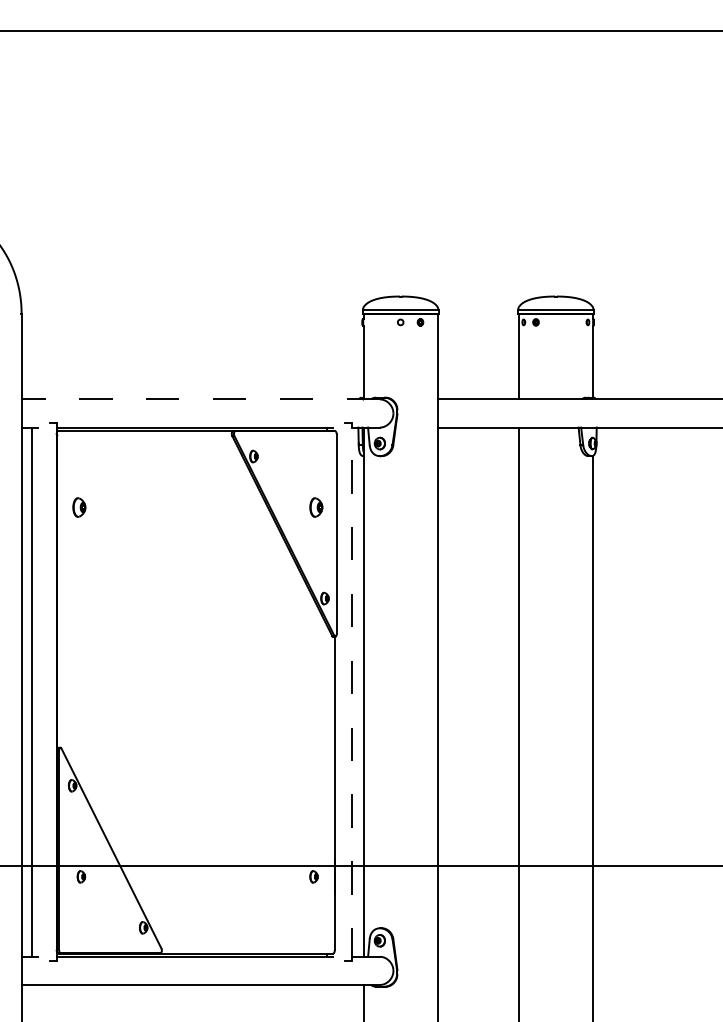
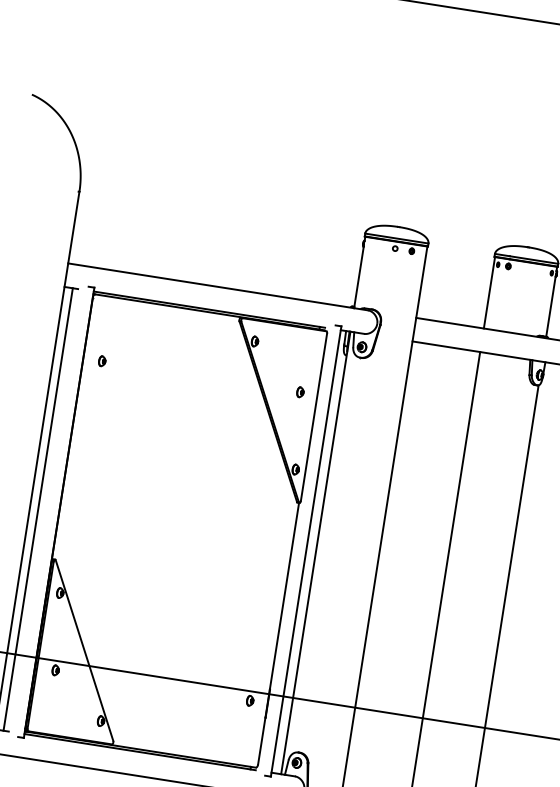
line: (200, 399) -> (217, 286), dashed -> solid
part: (78, 507) -> (101, 361), size x0.62
part: (315, 507) -> (299, 392), size x0.62
line: (352, 691) -> (306, 550), dashed -> solid

